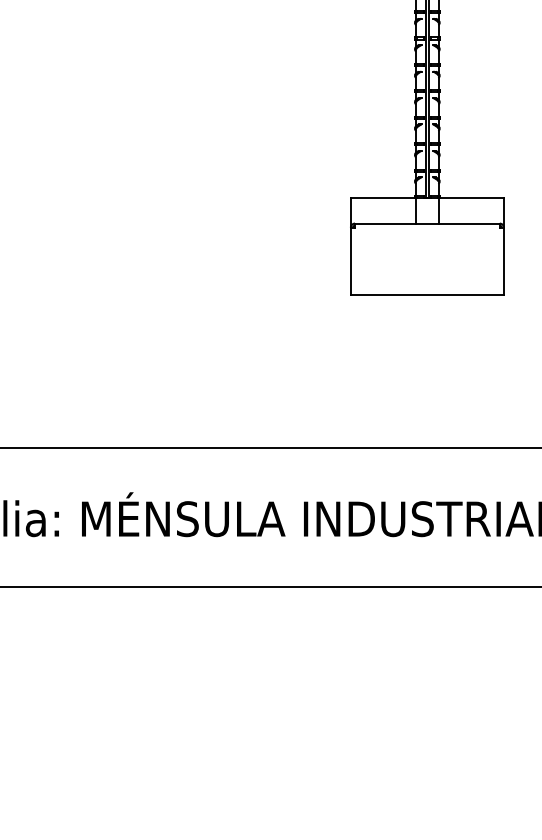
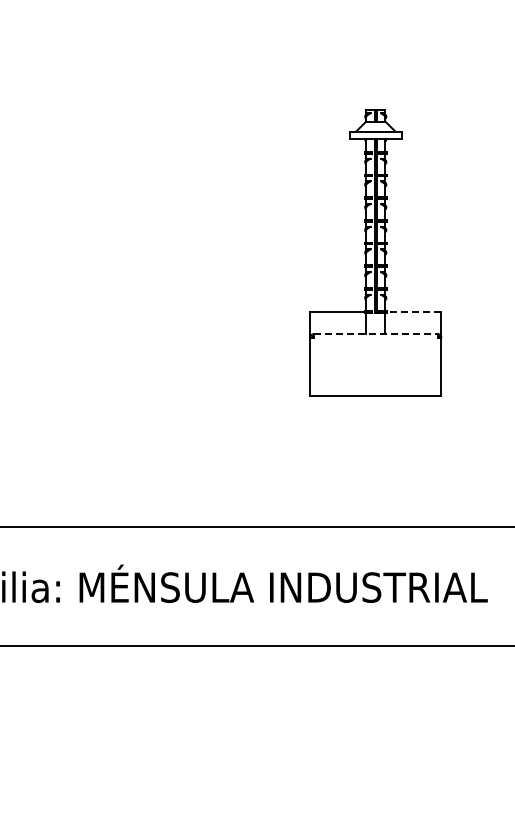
line: (471, 198) -> (413, 312), solid -> dashed
line: (428, 223) -> (376, 334), solid -> dashed

